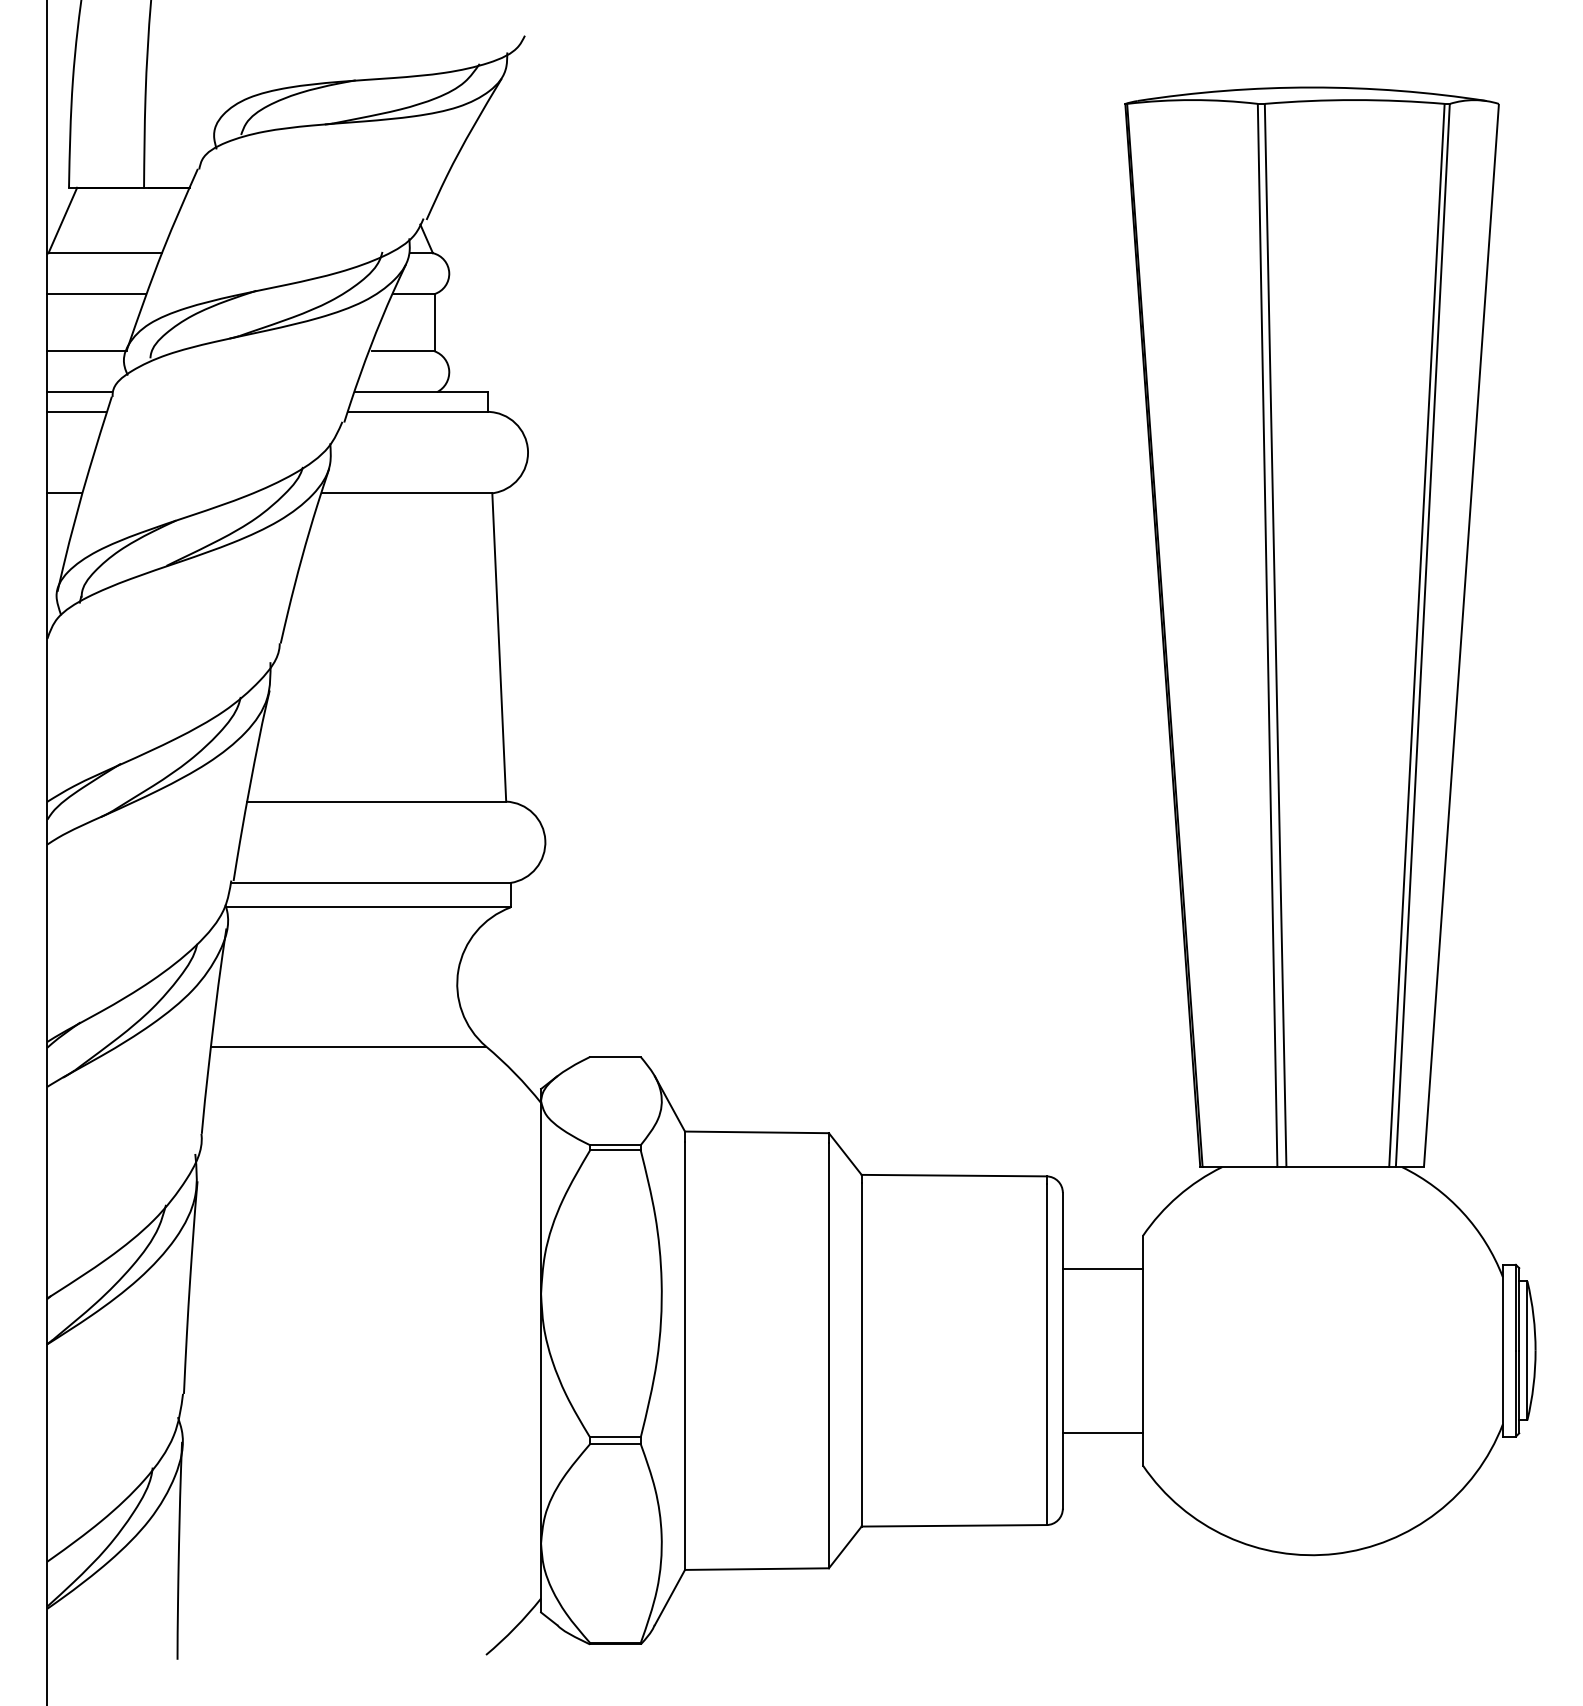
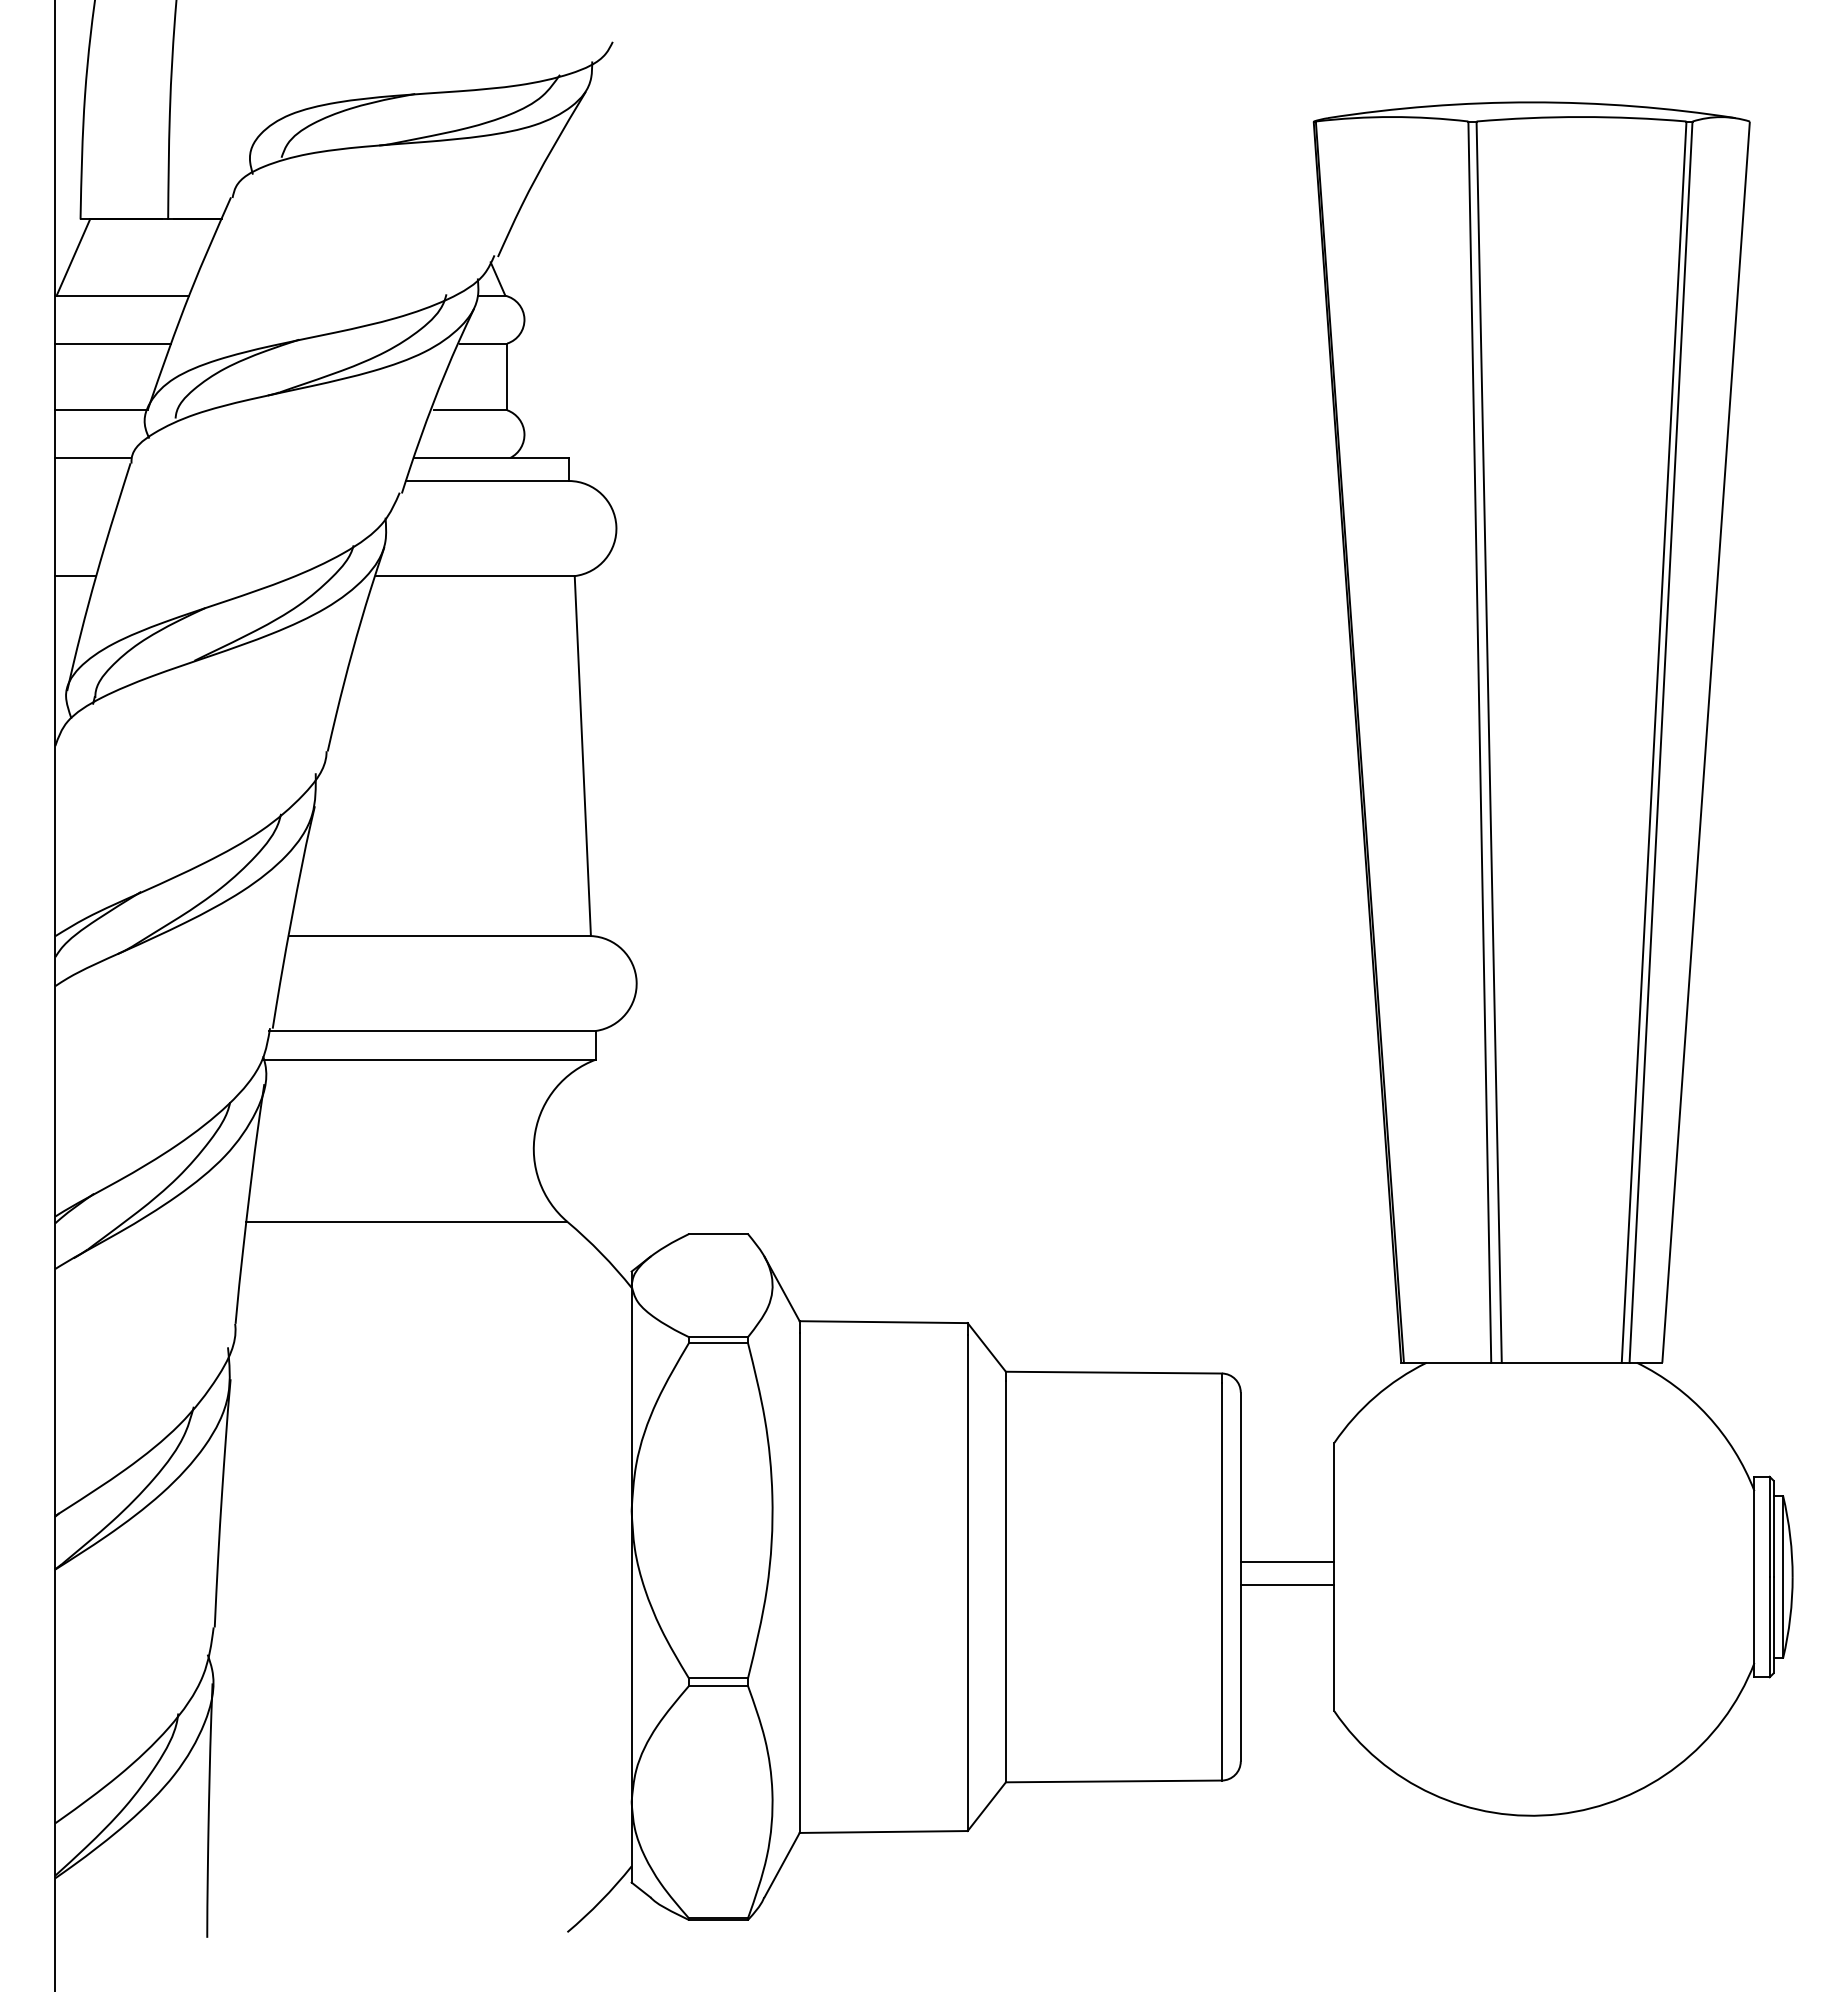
line: (76, 412) -> (89, 481), removed
line: (1102, 1268) -> (1287, 1584), moved
line: (1102, 1432) -> (1287, 1561), moved

